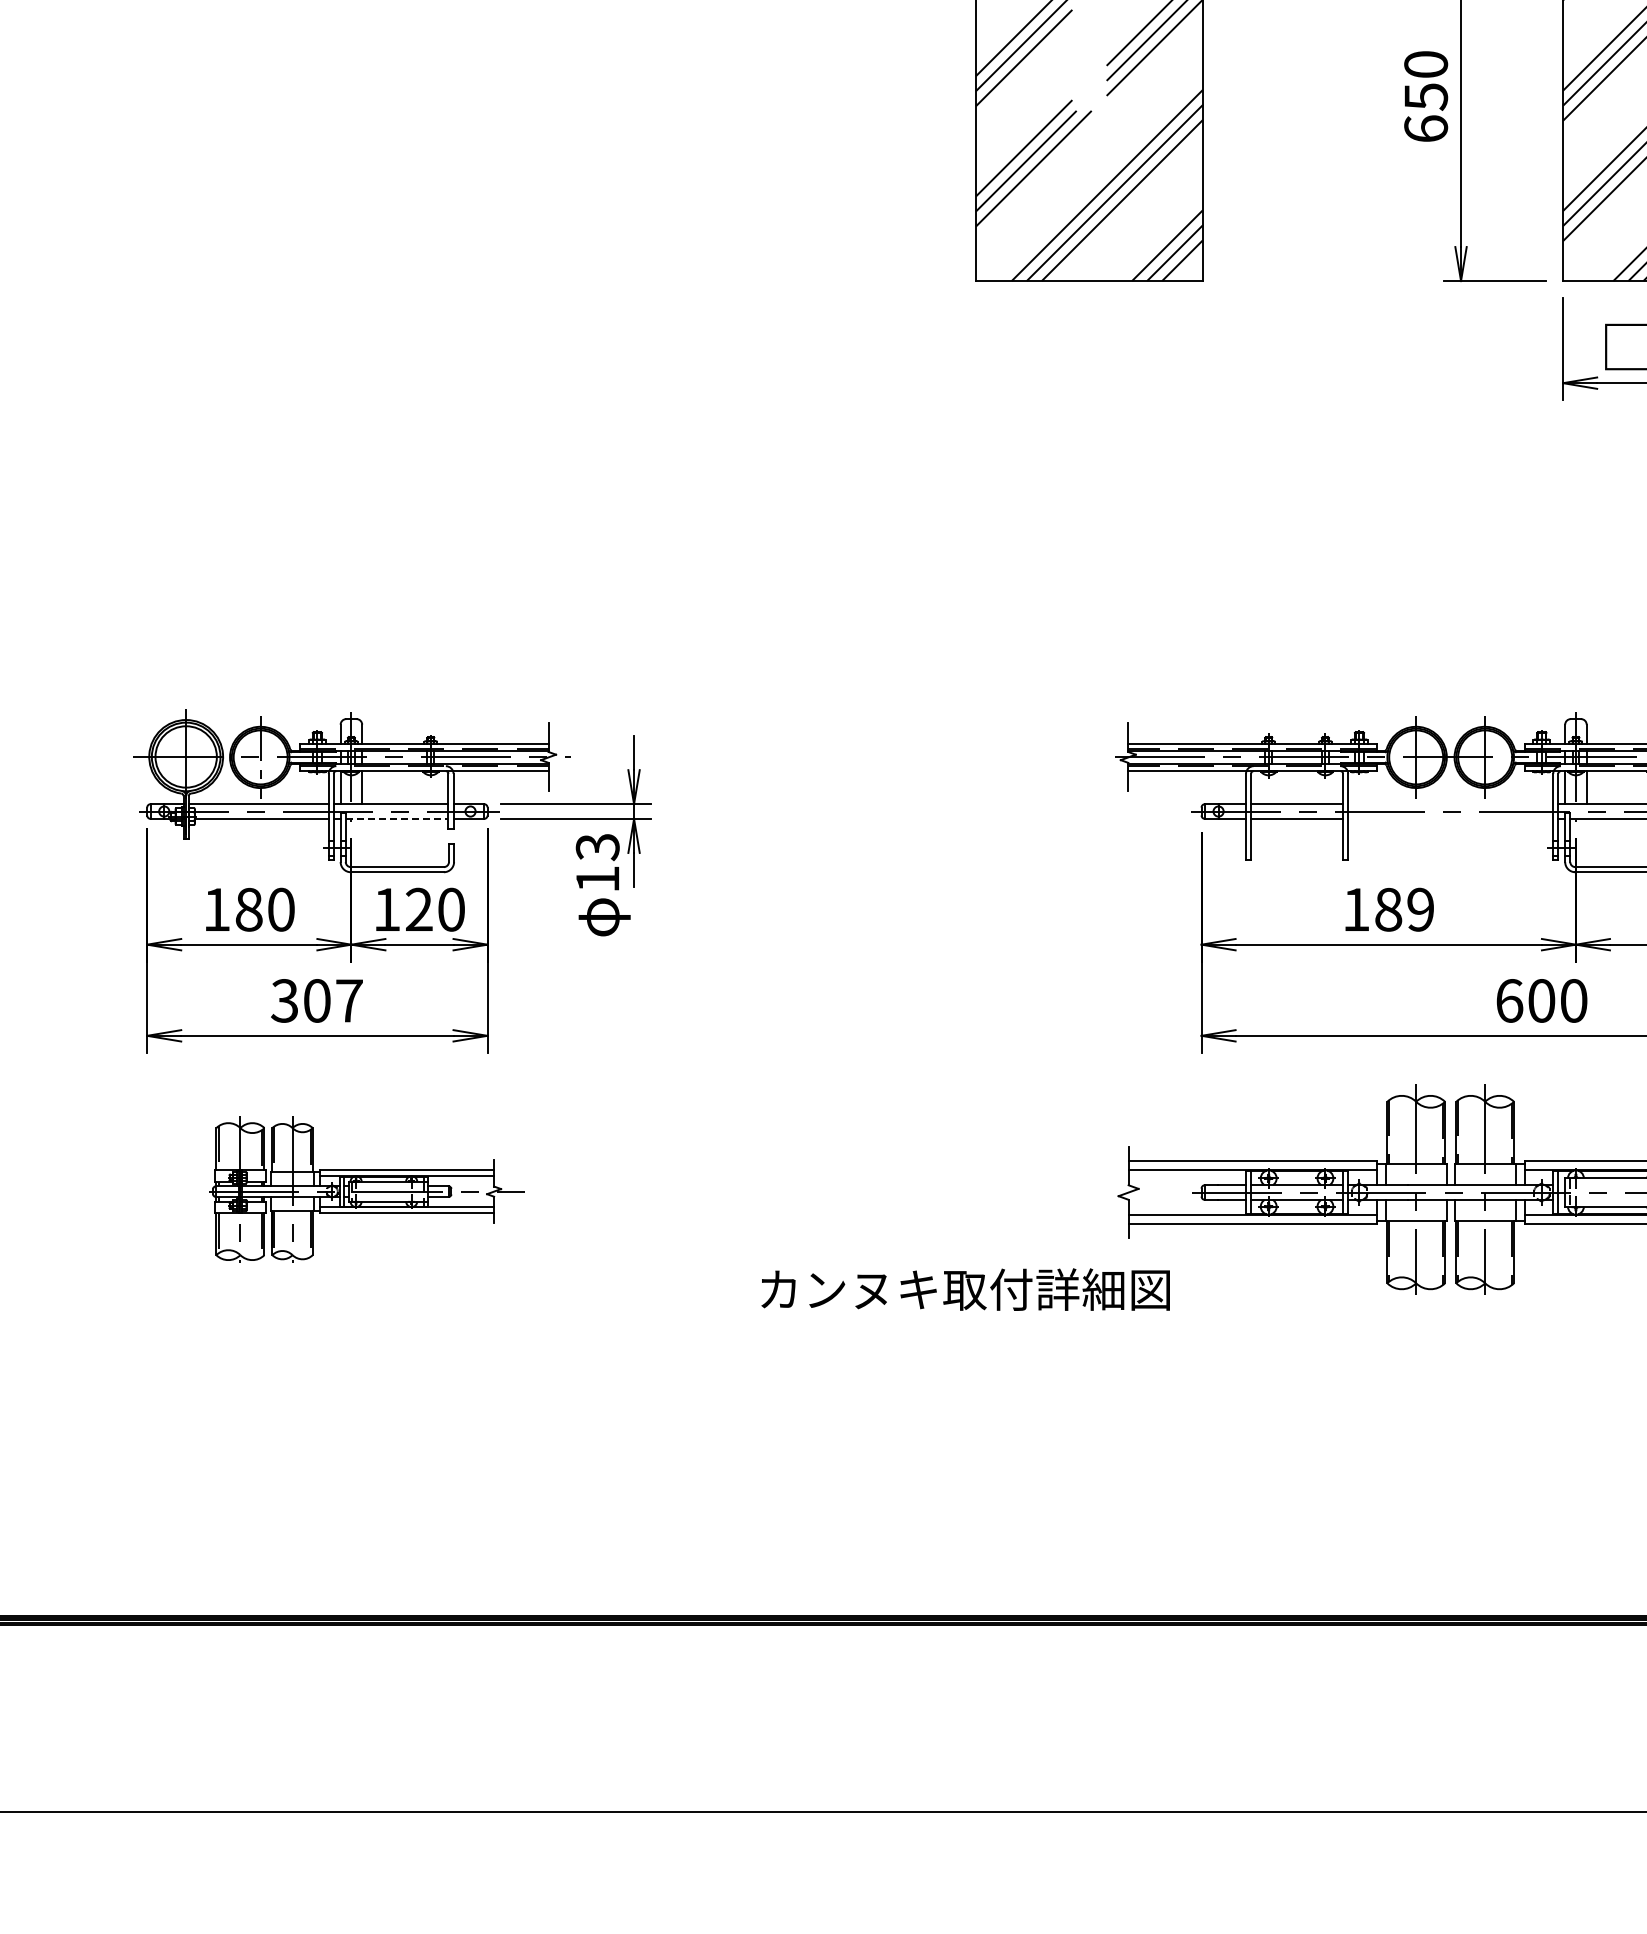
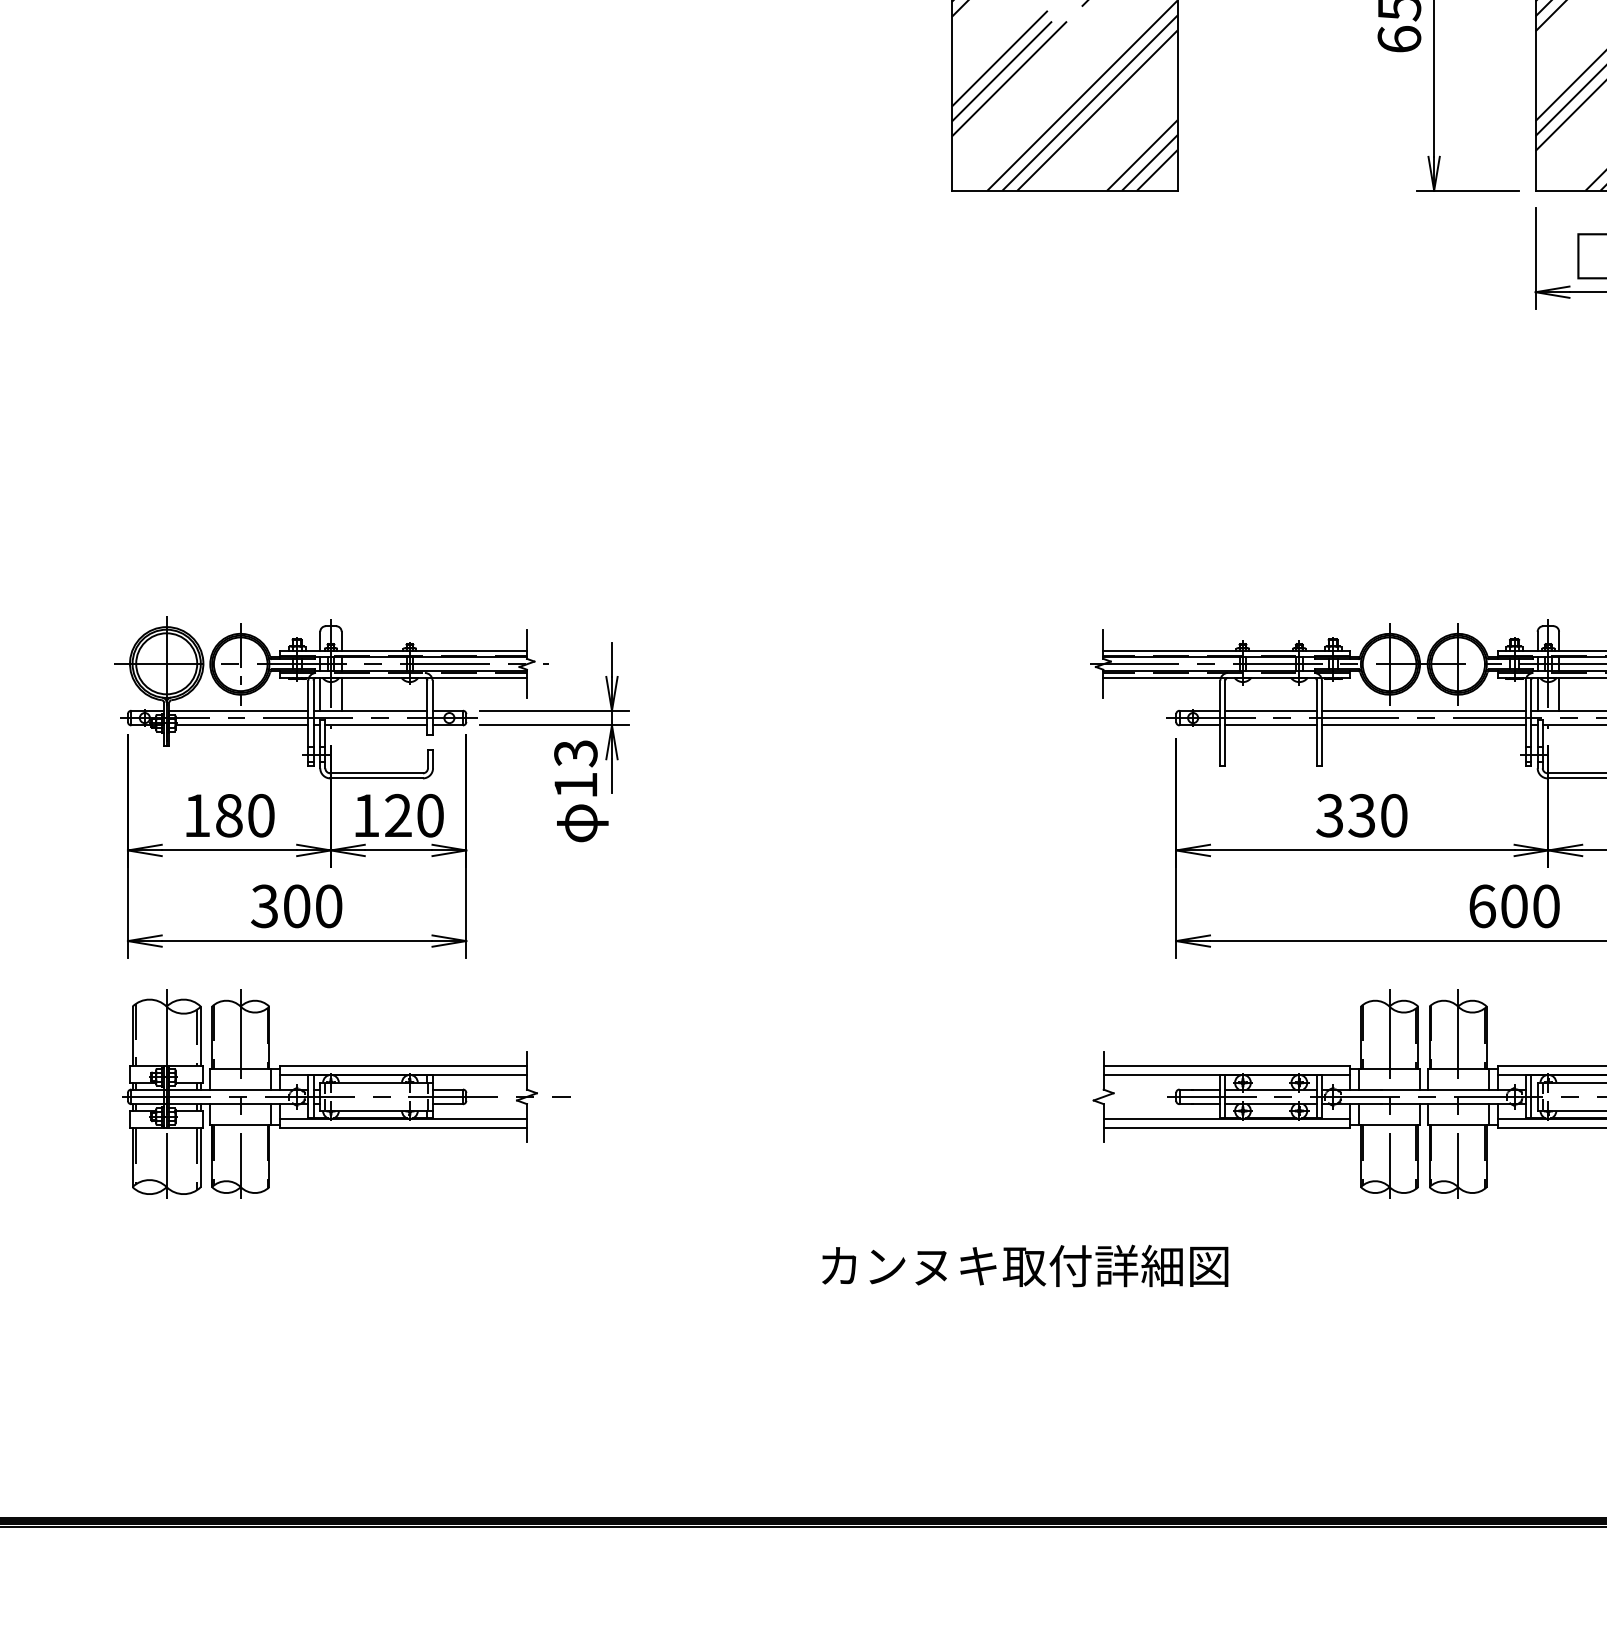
line: (1450, 804) -> (1423, 711), added
line: (397, 818) -> (376, 725), dashed -> solid
line: (1450, 818) -> (1423, 725), added
text: (1388, 909) -> (1362, 815), 189 -> 330
text: (349, 1000) -> (329, 905), 307 -> 300
part: (366, 1189) -> (345, 1093), size x1.43
text: (965, 1289) -> (1025, 1265), moved

